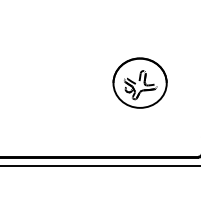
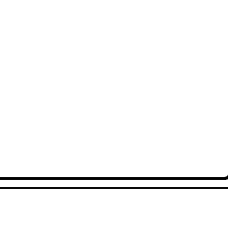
part: (139, 83) -> (158, 94), removed

